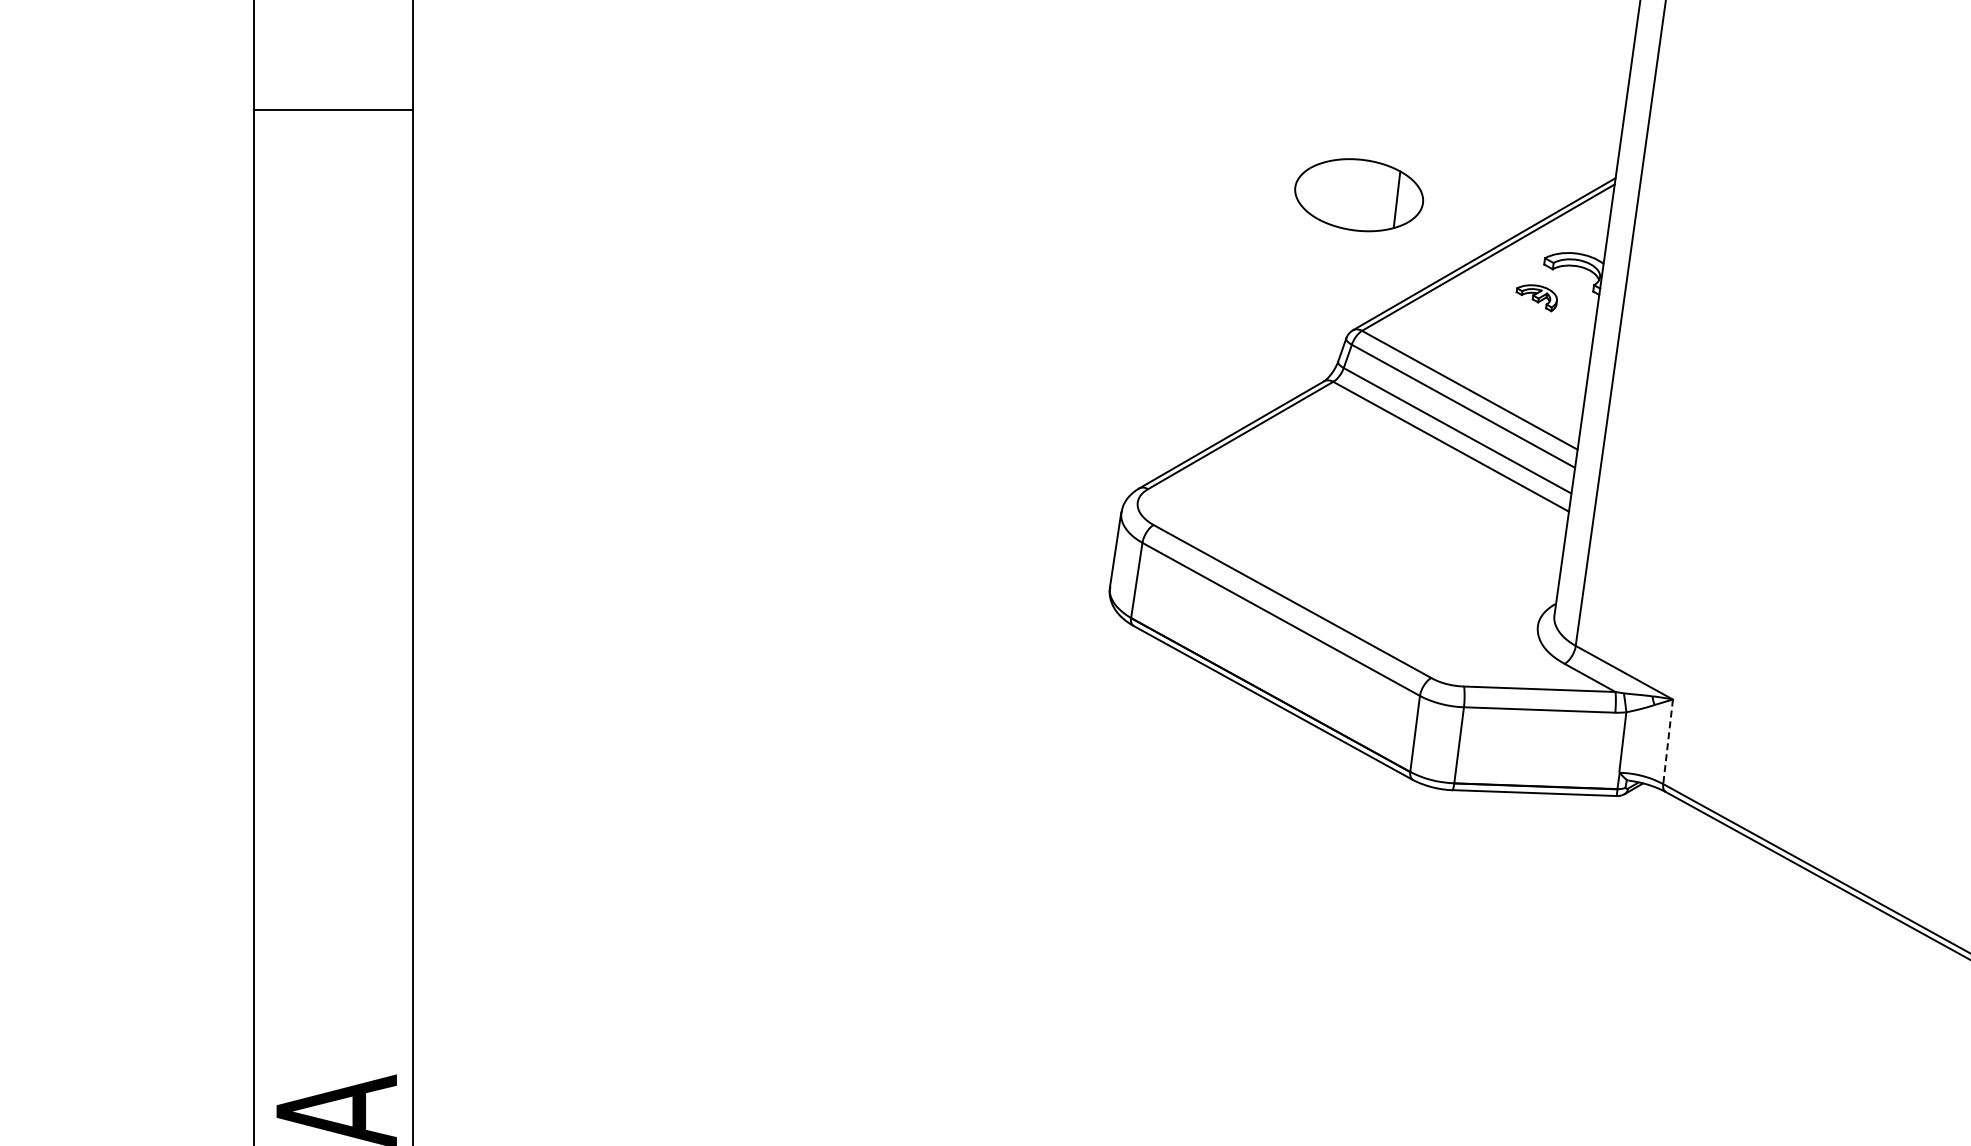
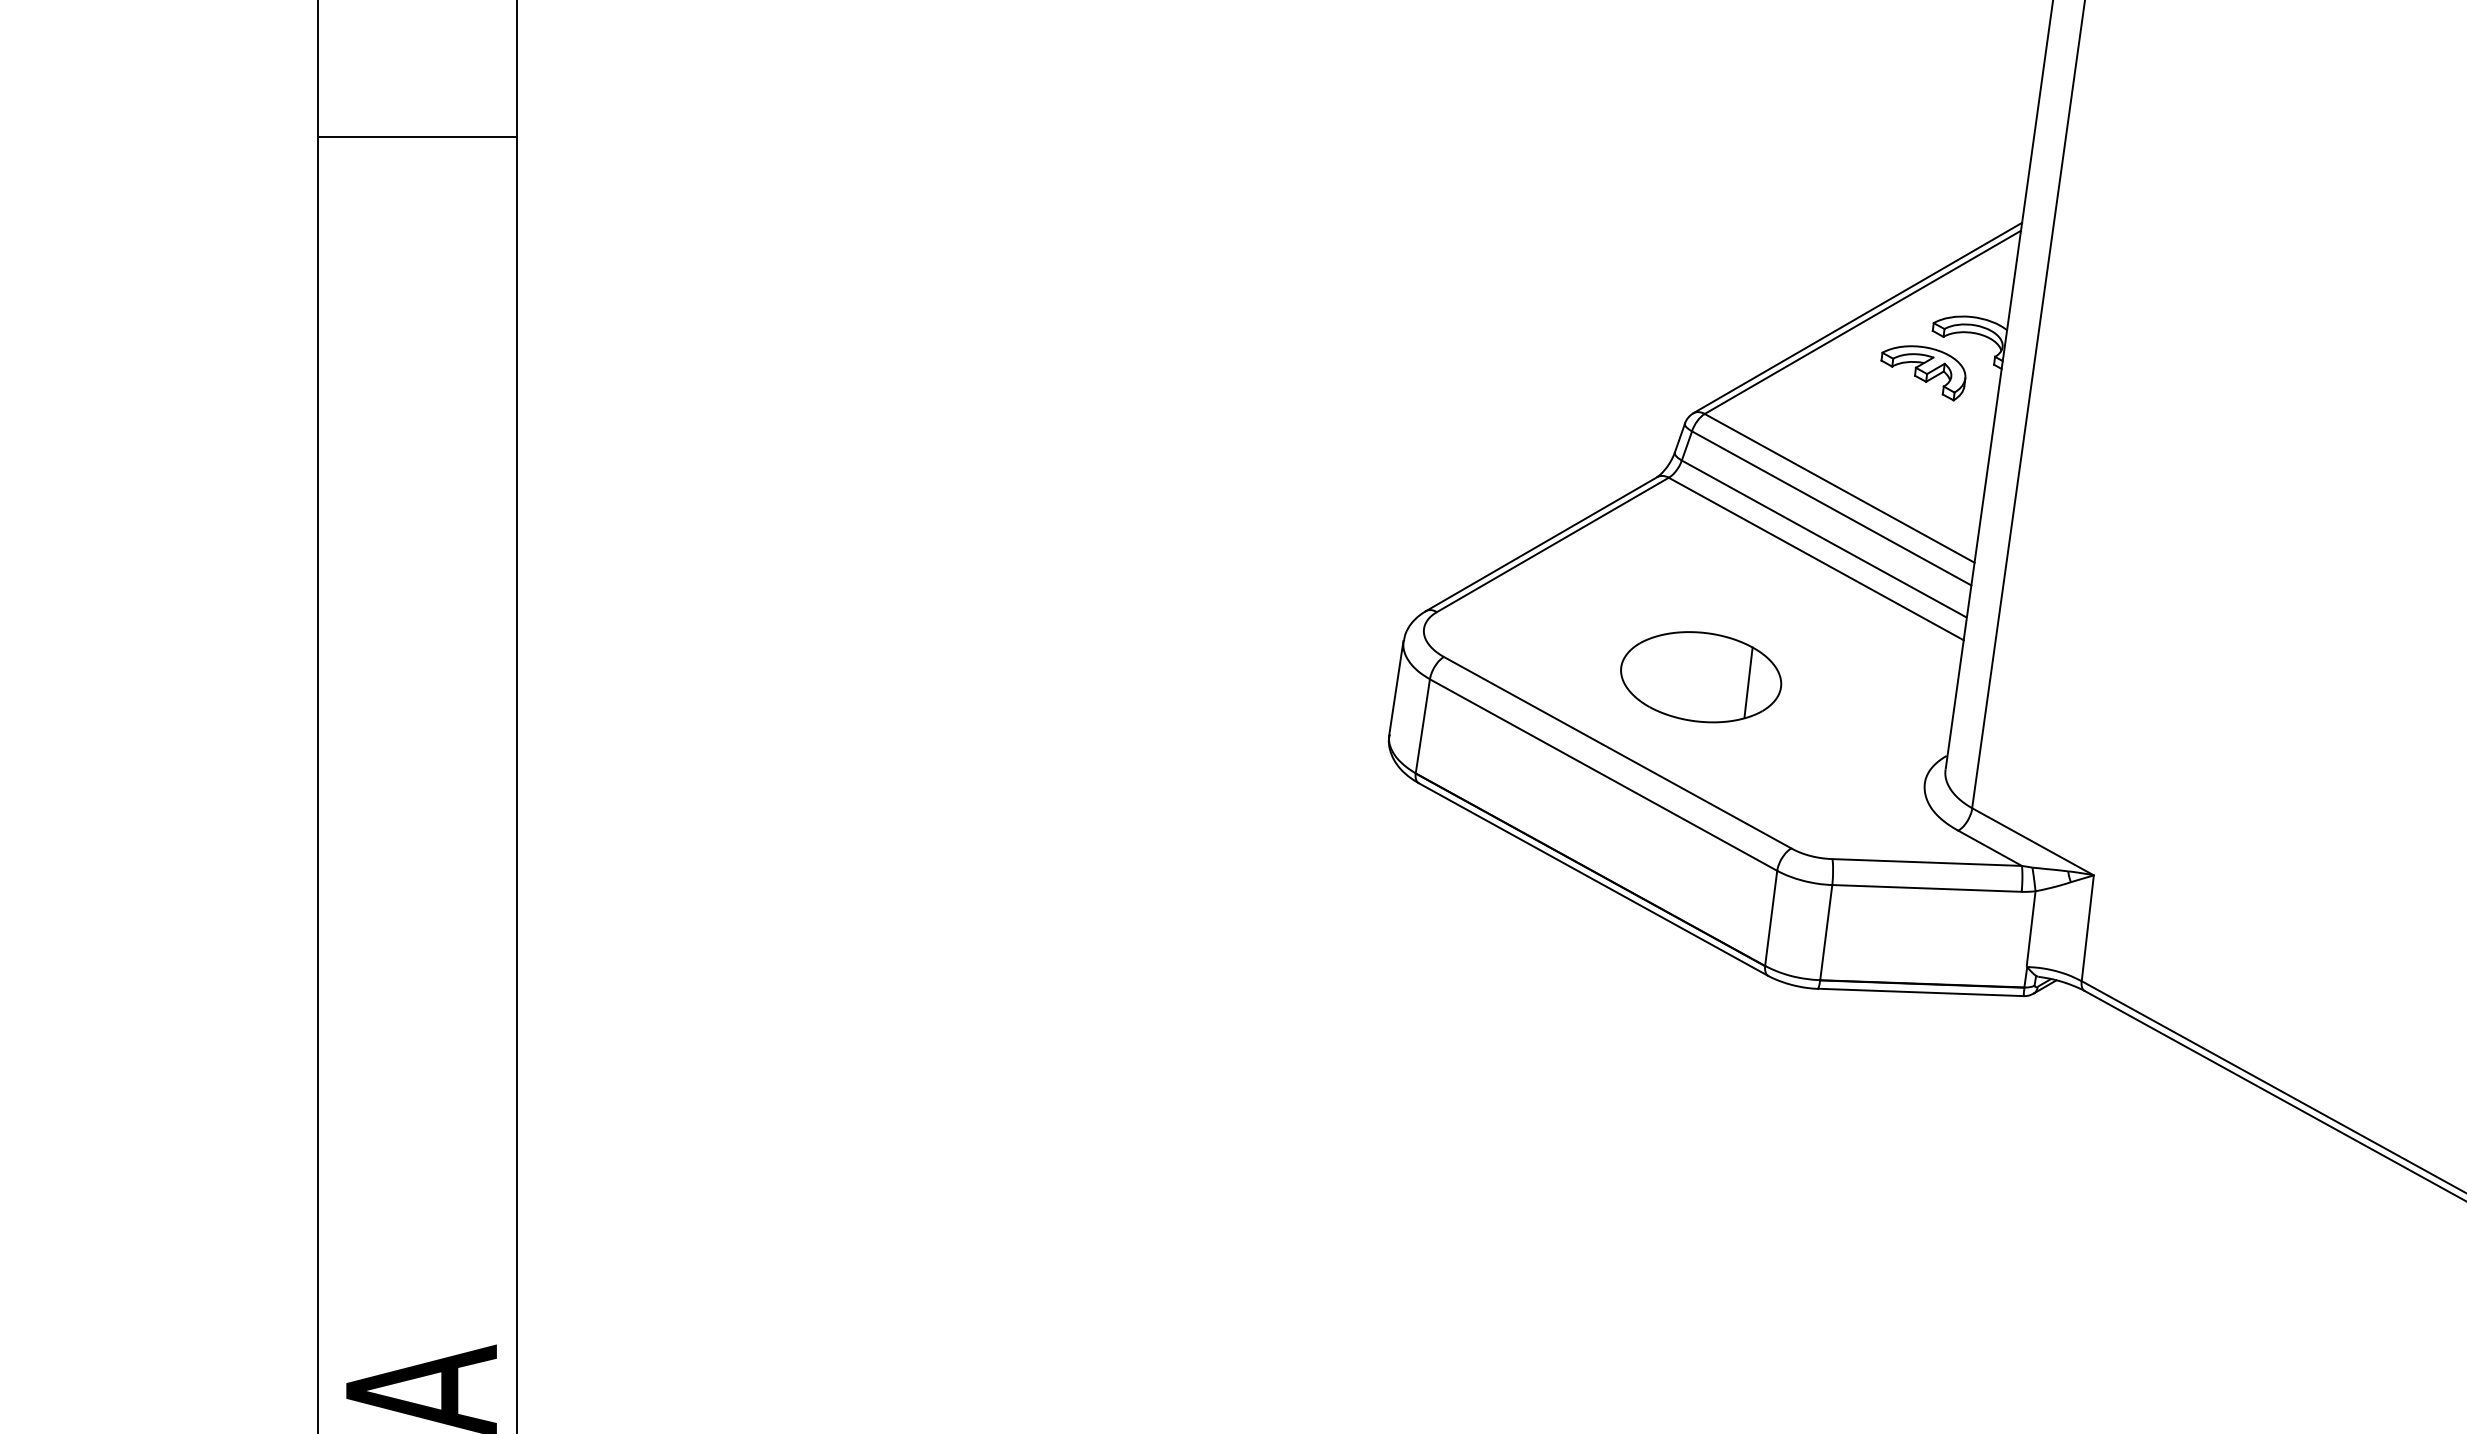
part: (1359, 195) -> (1701, 677), moved
part: (1536, 297) -> (1923, 372), size x1.67
line: (1668, 741) -> (2088, 927), dashed -> solid

